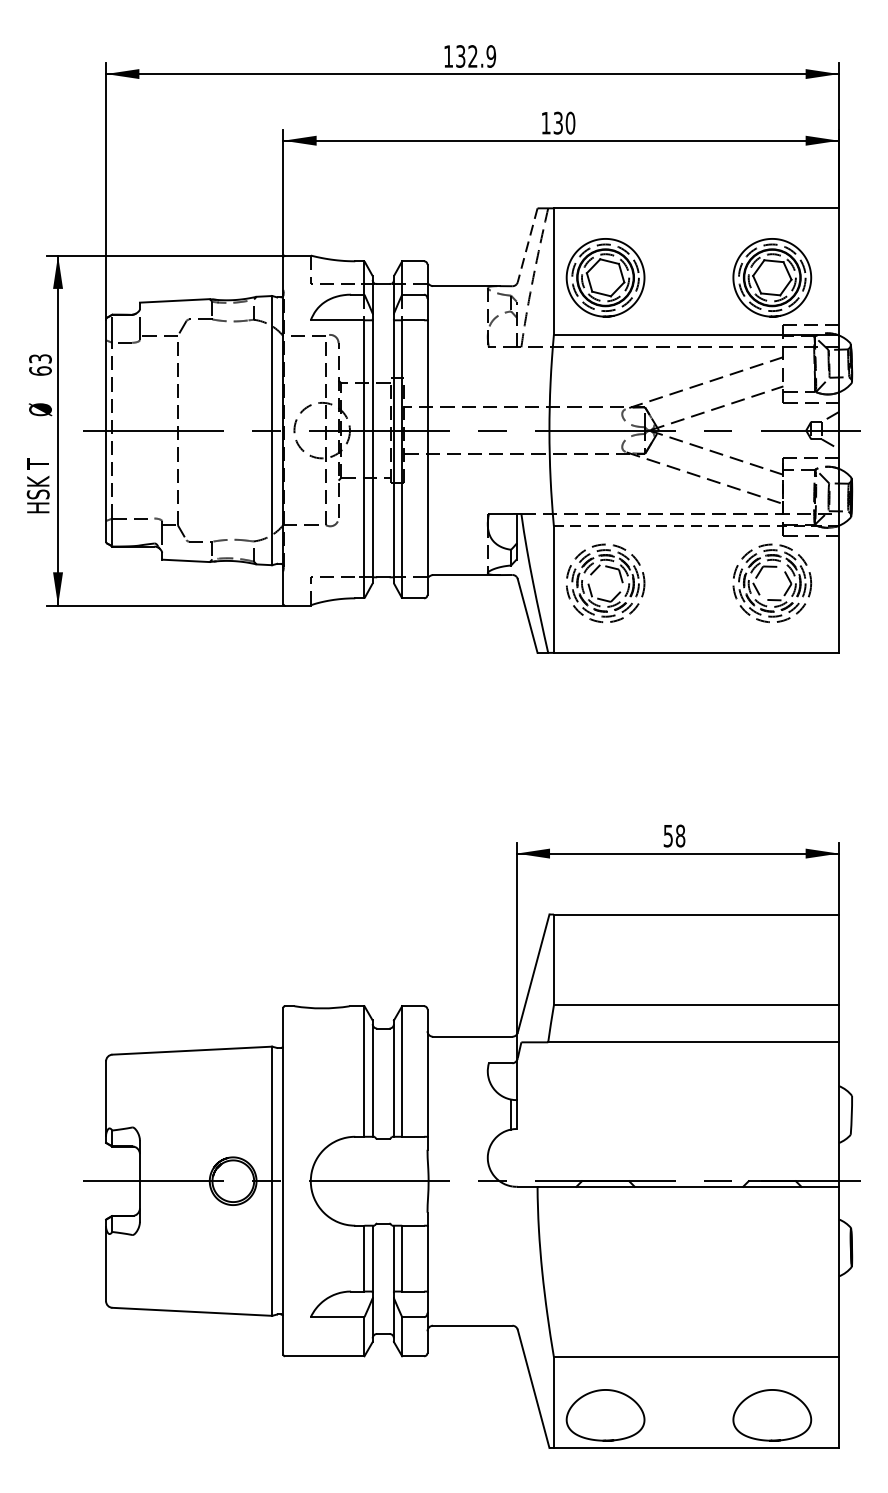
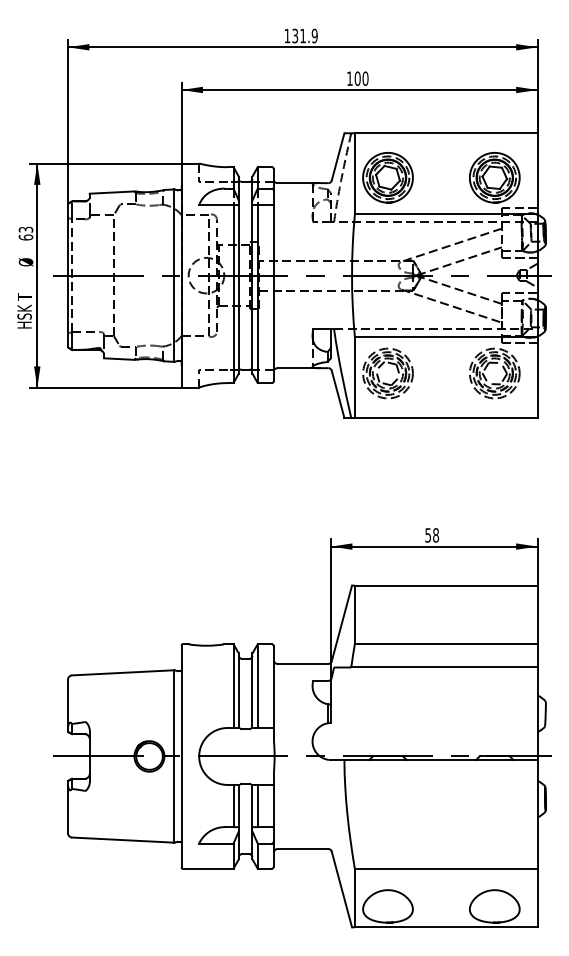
text: (472, 55) -> (302, 35), 132.9 -> 131.9
text: (557, 122) -> (357, 78), 130 -> 100
line: (526, 246) -> (337, 157), dashed -> solid
line: (695, 527) -> (445, 337), dashed -> solid

